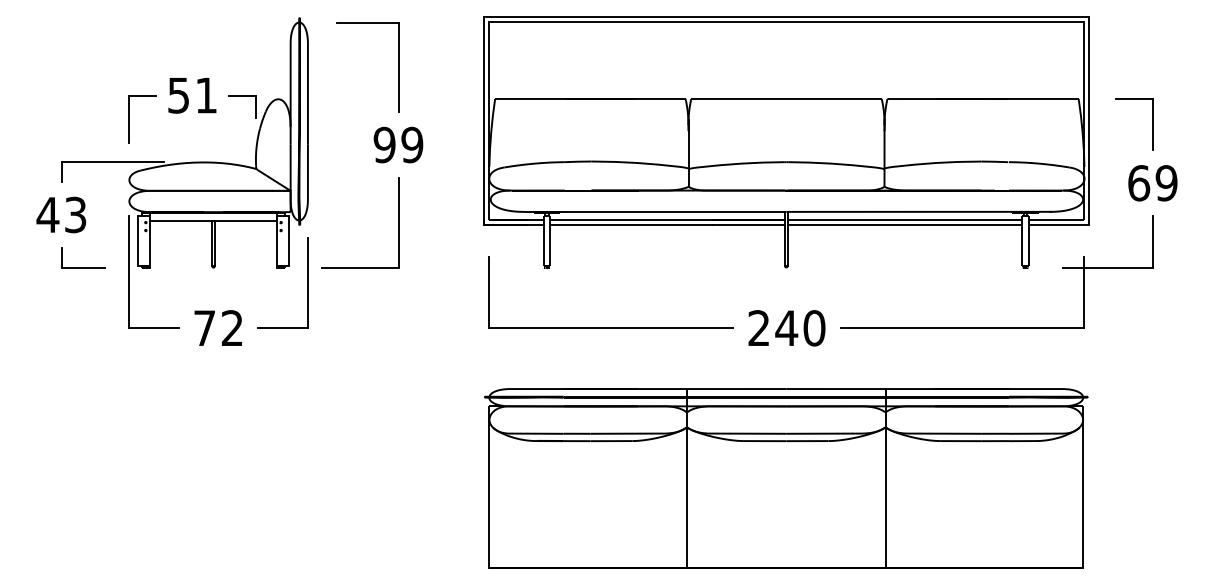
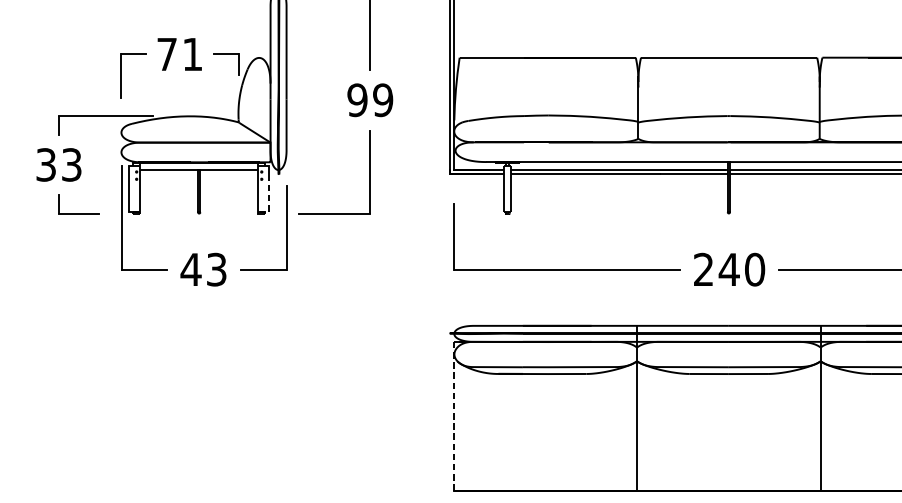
text: (178, 95) -> (166, 54), 51 -> 71
text: (47, 214) -> (45, 164), 43 -> 33
line: (288, 252) -> (268, 199), solid -> dashed
text: (217, 328) -> (202, 269), 72 -> 43
line: (489, 487) -> (454, 416), solid -> dashed

